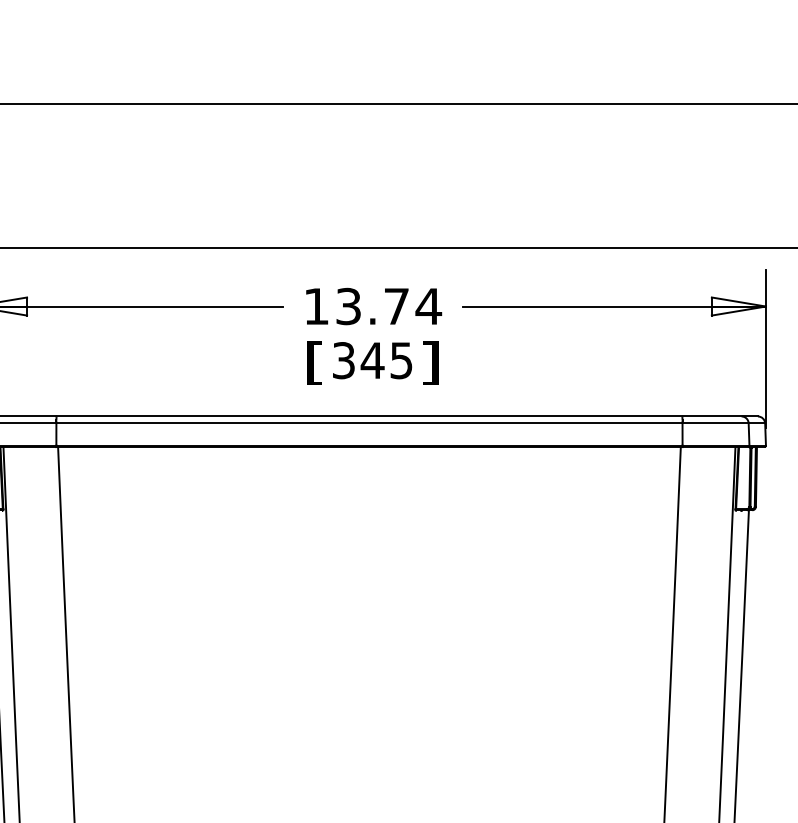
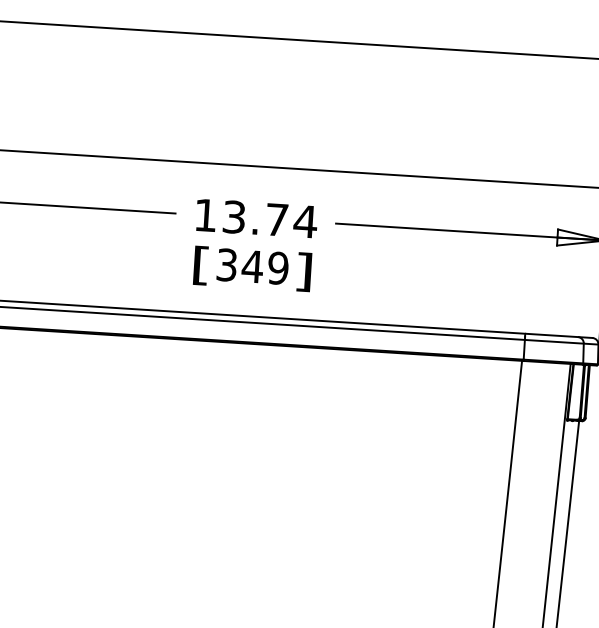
text: (401, 360) -> (278, 268), 345 -> 349

